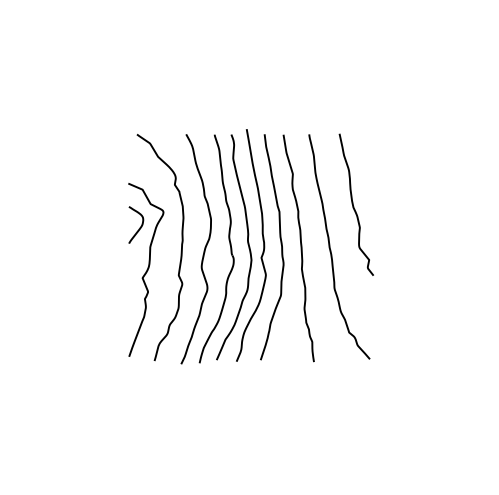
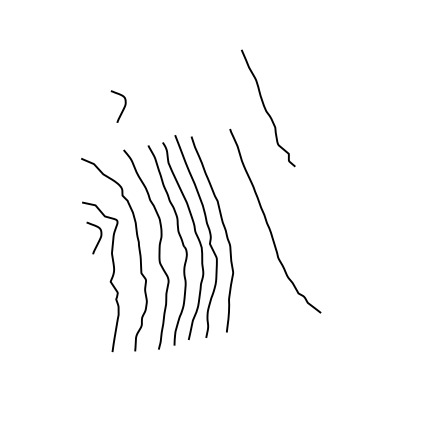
curve: (195, 86) -> (123, 107), added
curve: (353, 204) -> (265, 108), moved
curve: (300, 248) -> (242, 229), removed

